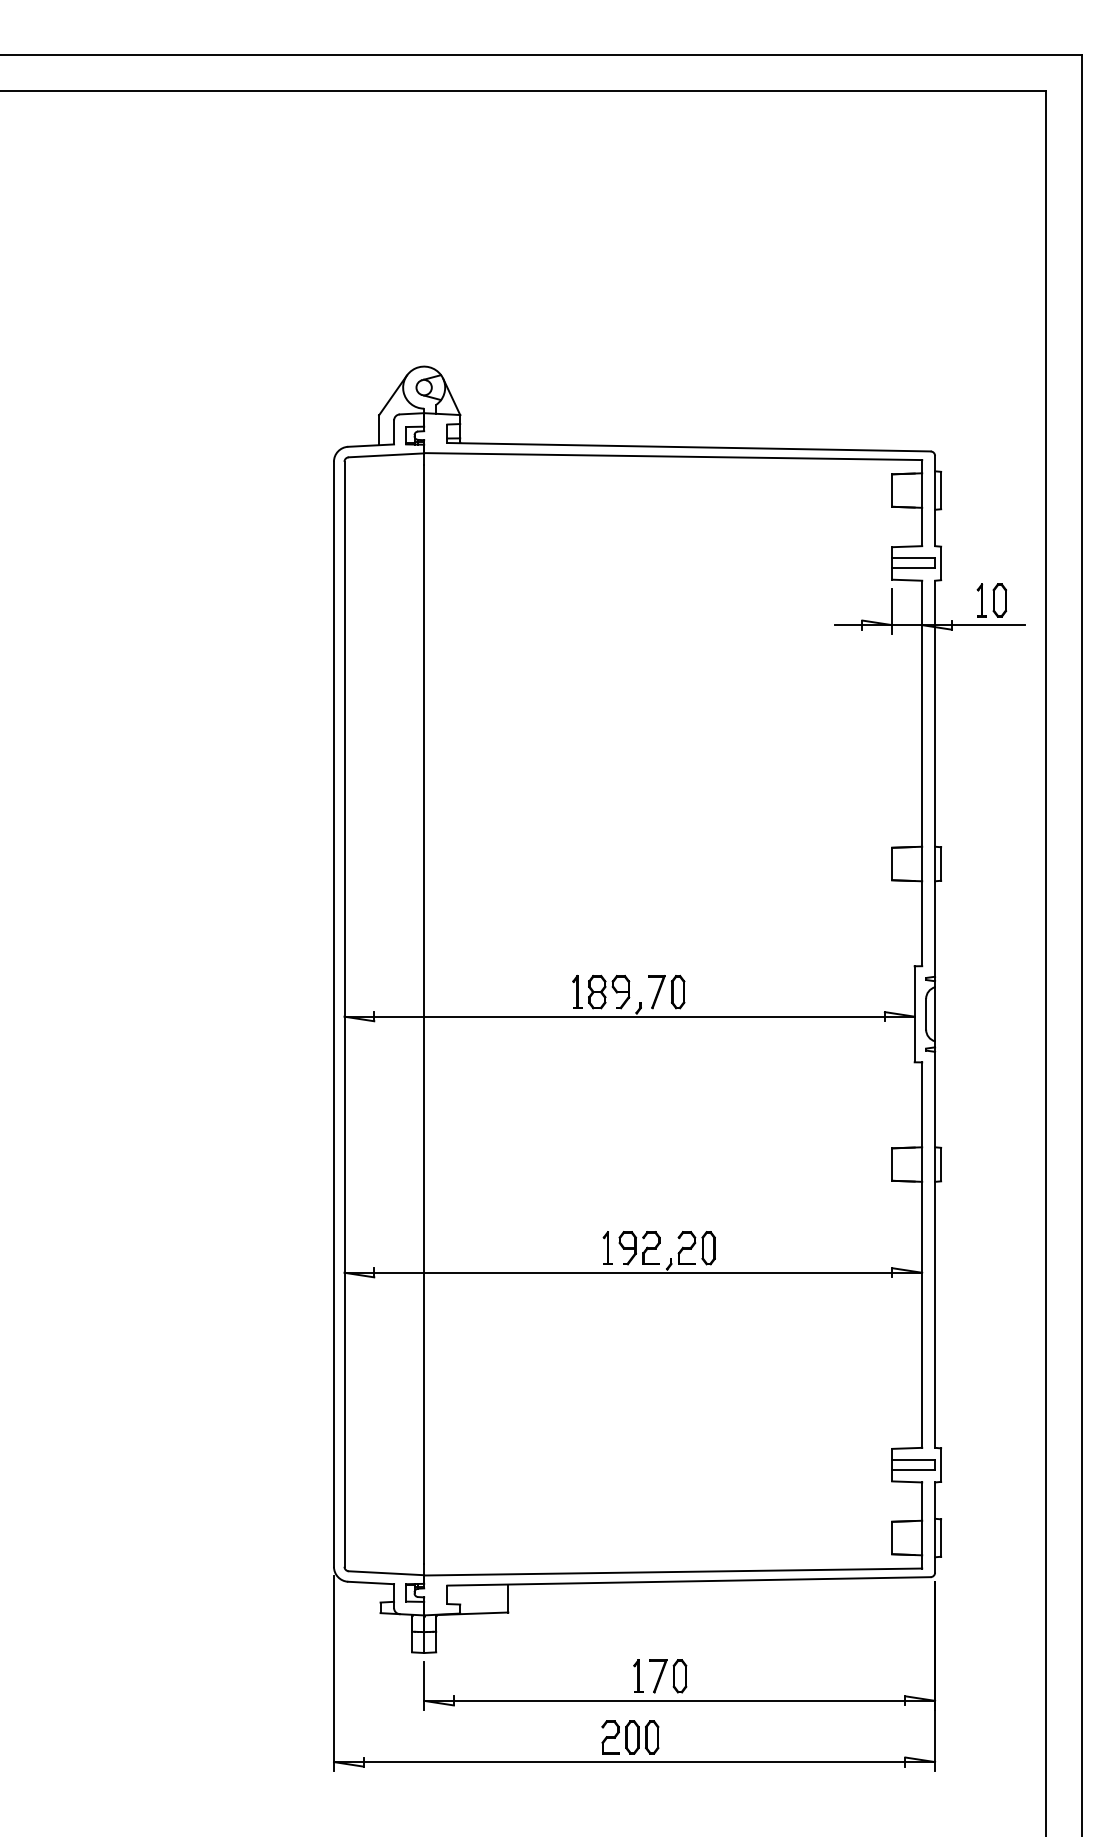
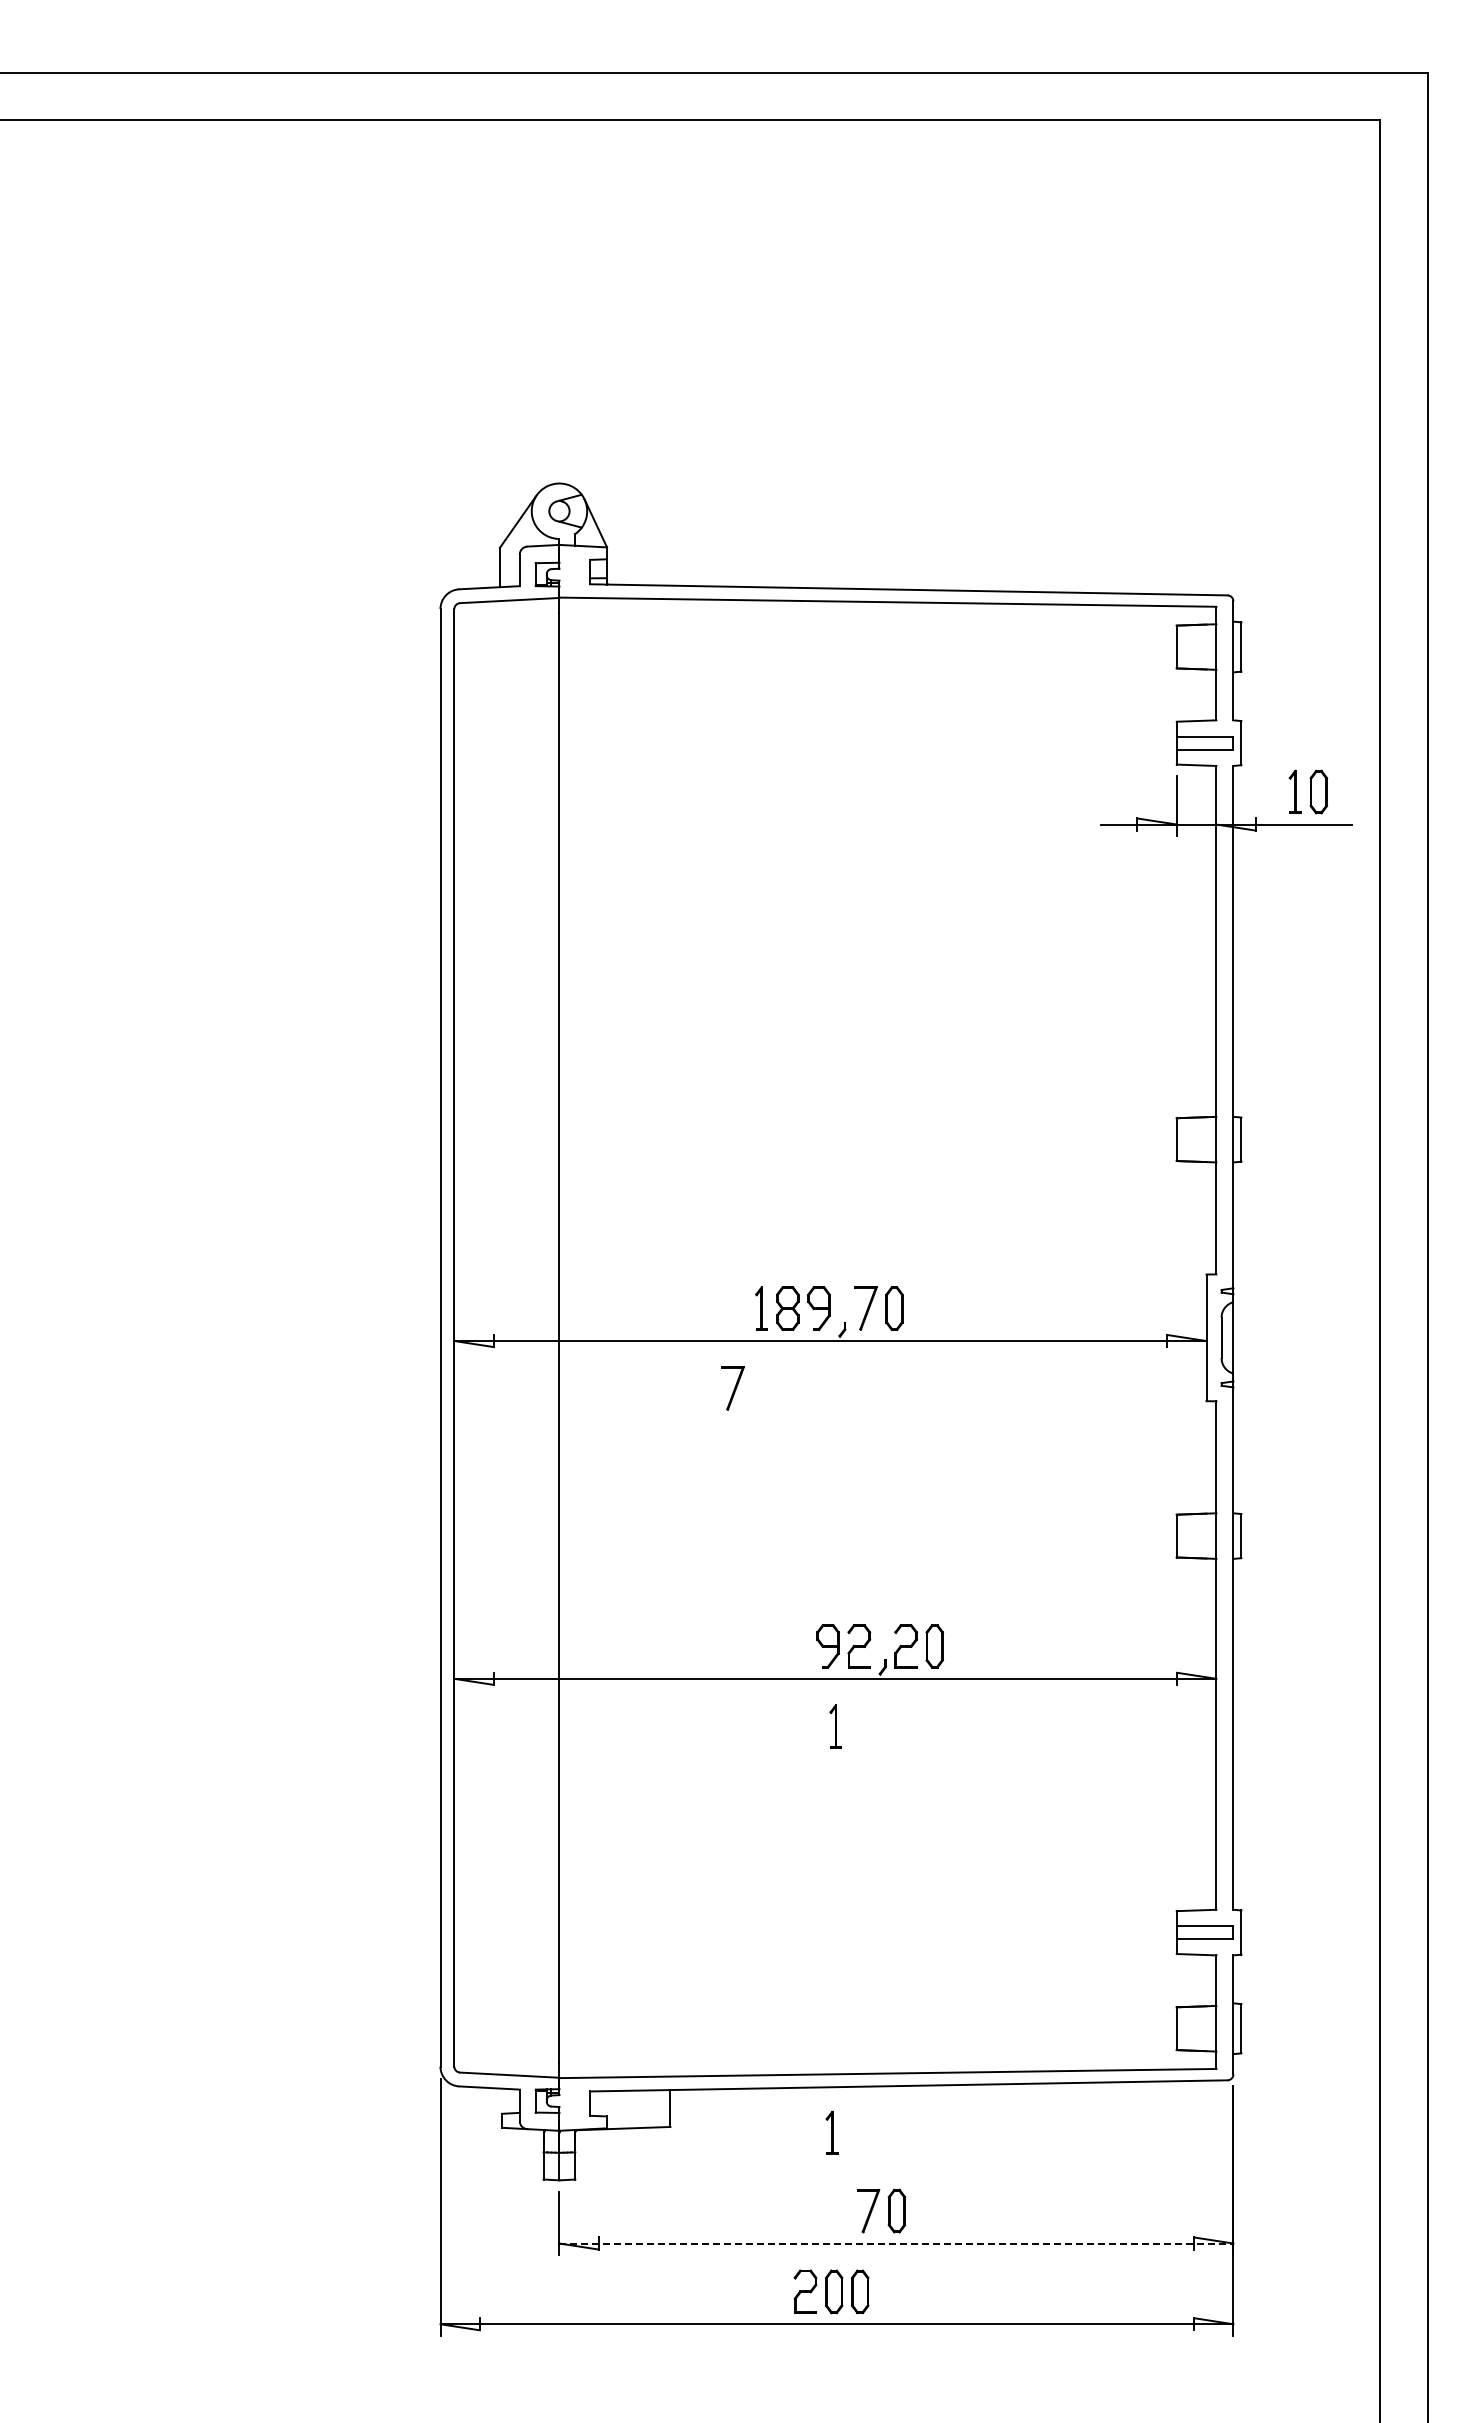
part: (555, 1052) -> (732, 1388), added
part: (607, 1248) -> (835, 1726), moved
part: (637, 1675) -> (831, 2132), moved
line: (679, 1700) -> (896, 2243), solid -> dashed

